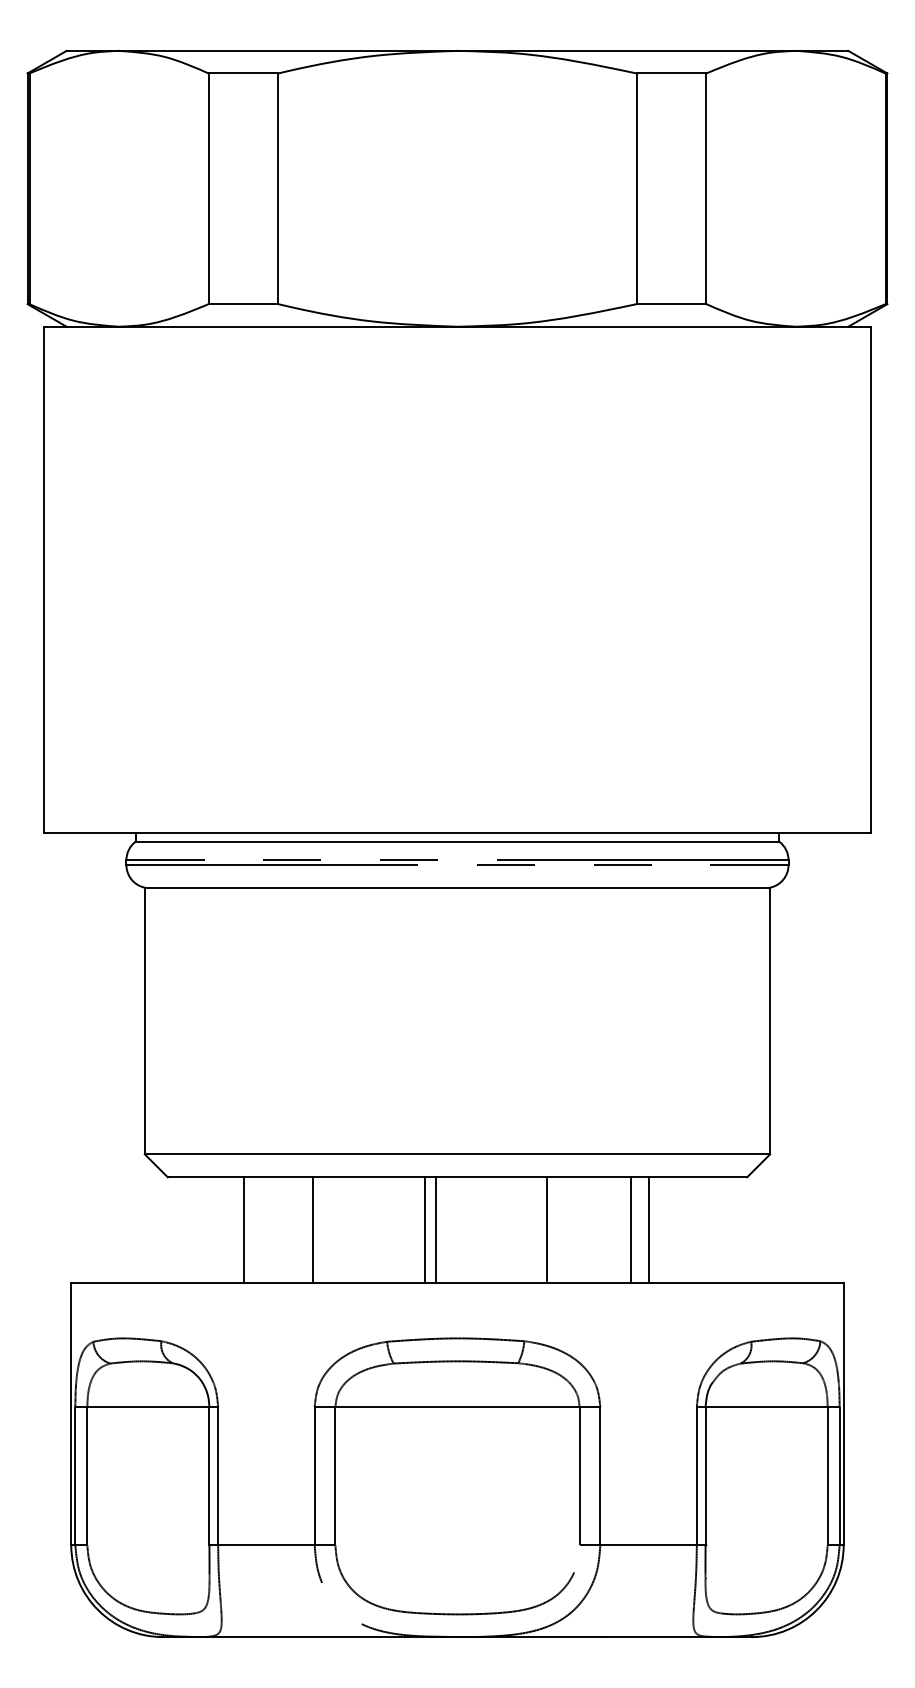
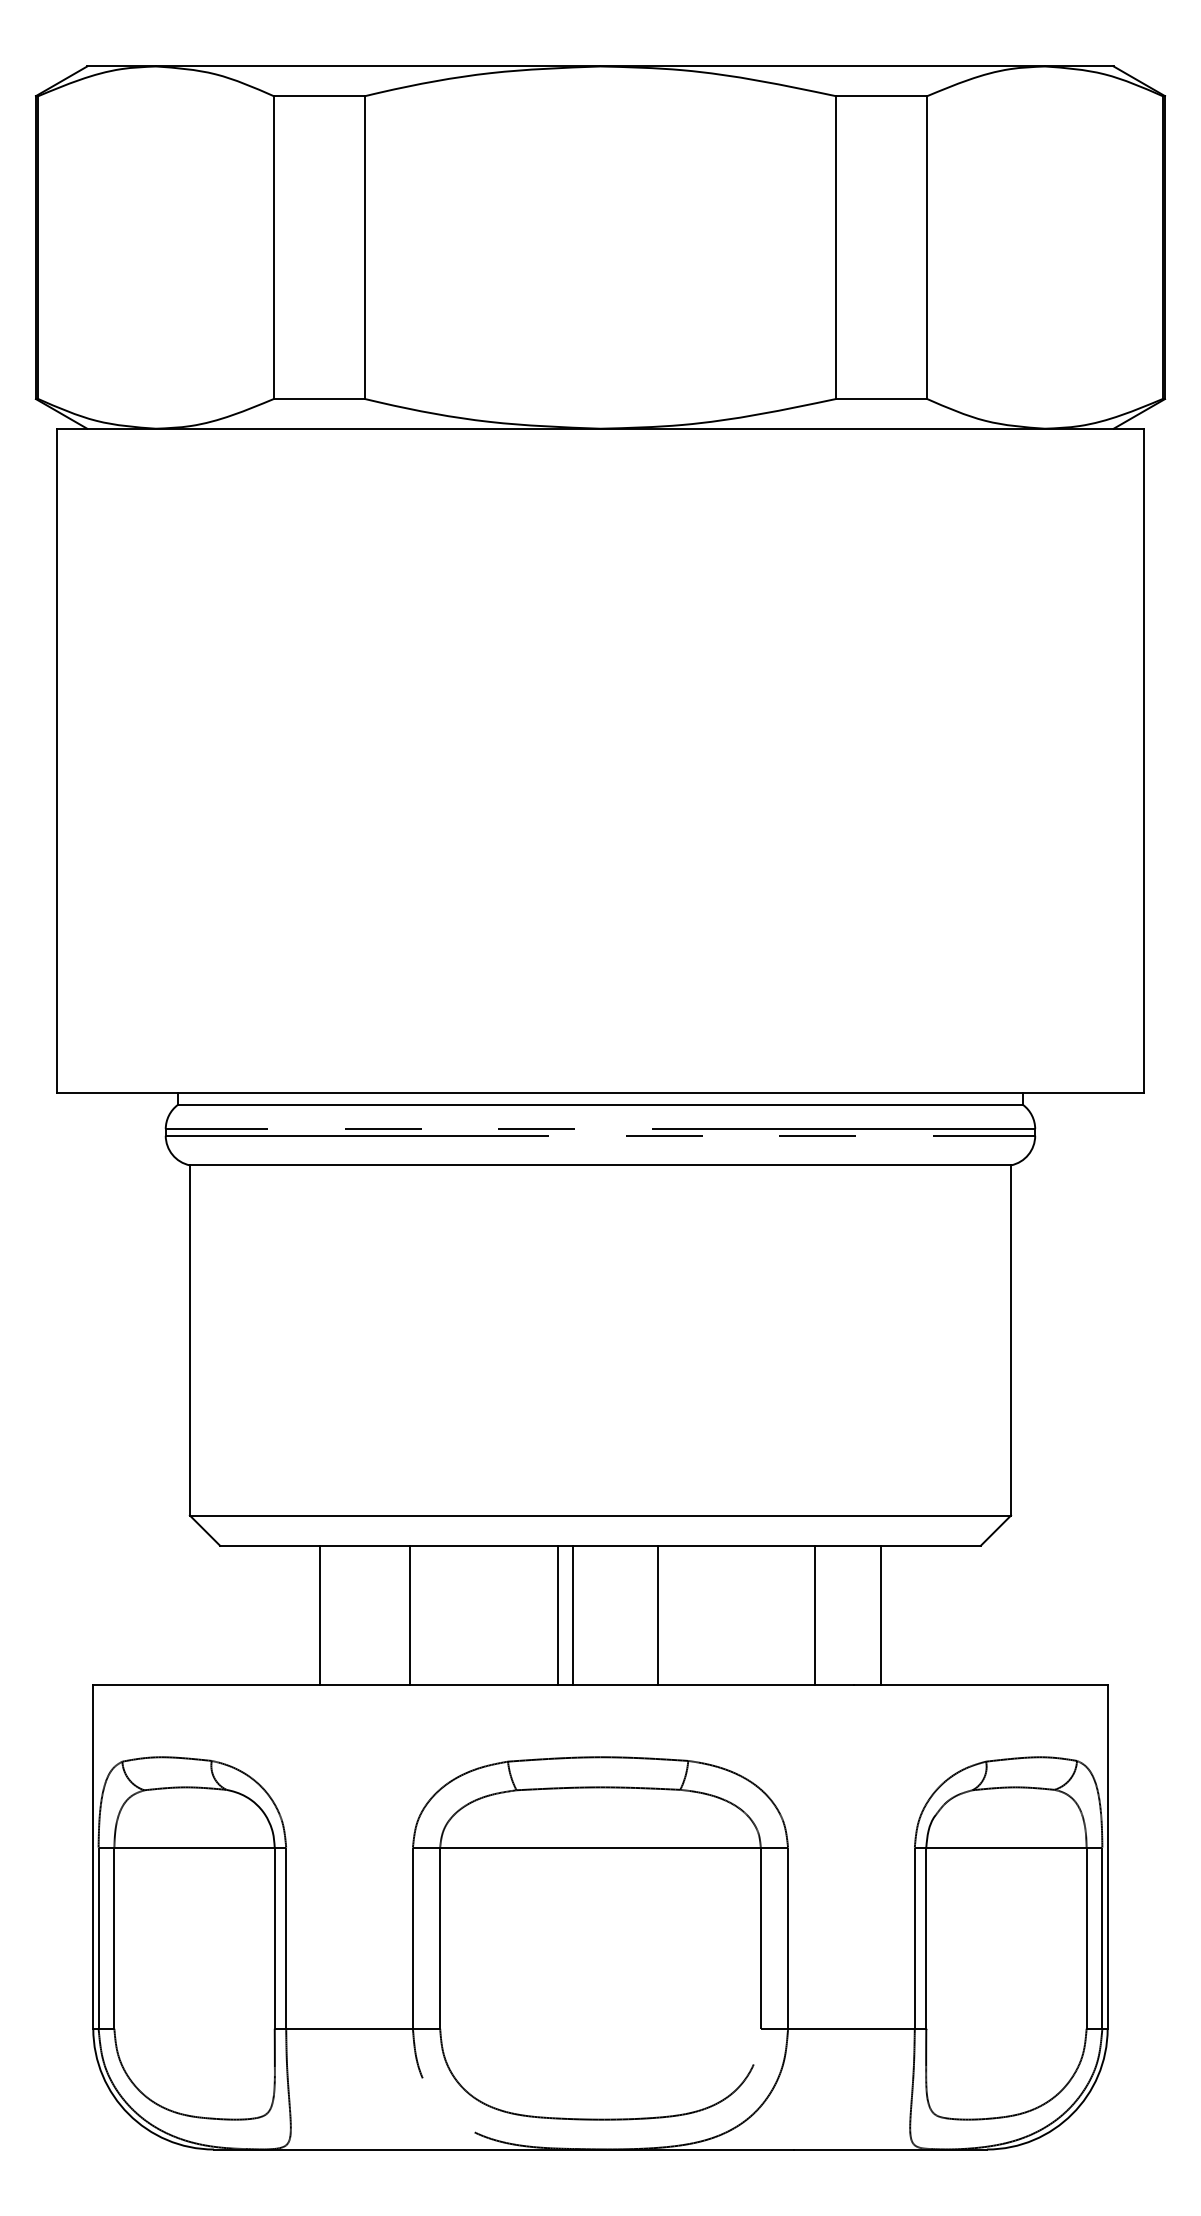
line: (546, 1229) -> (657, 1614), moved
line: (631, 1229) -> (881, 1614), moved
line: (648, 1229) -> (814, 1614), moved

